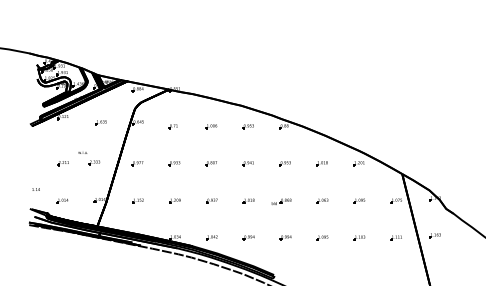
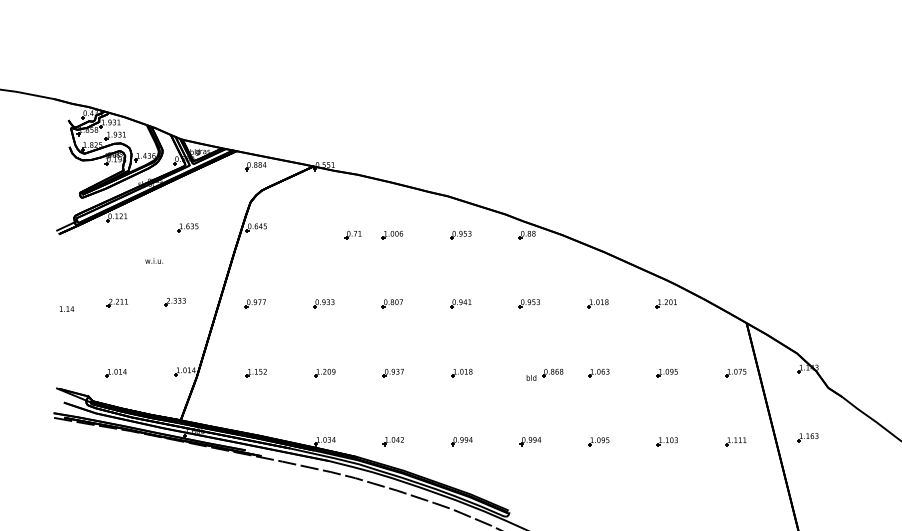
part: (172, 126) -> (351, 234), moved
text: (82, 152) -> (153, 260), moved
text: (35, 189) -> (65, 309), moved
part: (281, 201) -> (544, 374), moved

